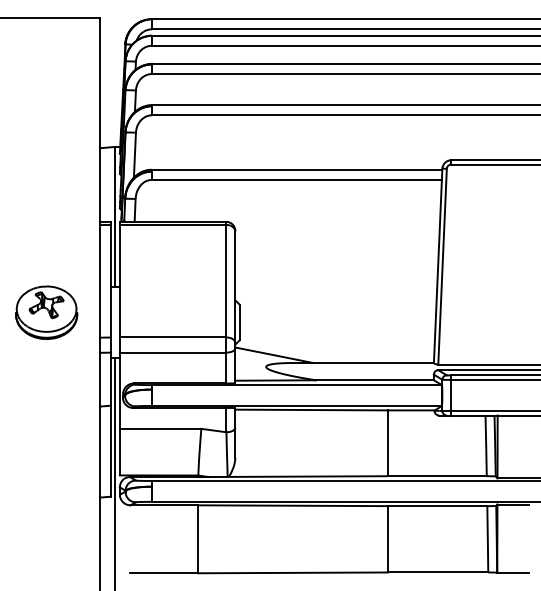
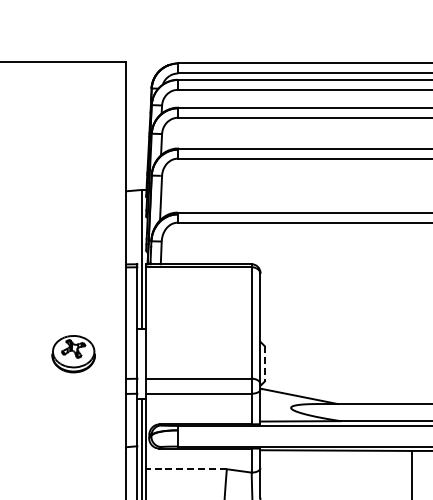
part: (46, 312) -> (73, 353), size x0.7
line: (239, 322) -> (264, 363), solid -> dashed
line: (160, 428) -> (186, 468), solid -> dashed

